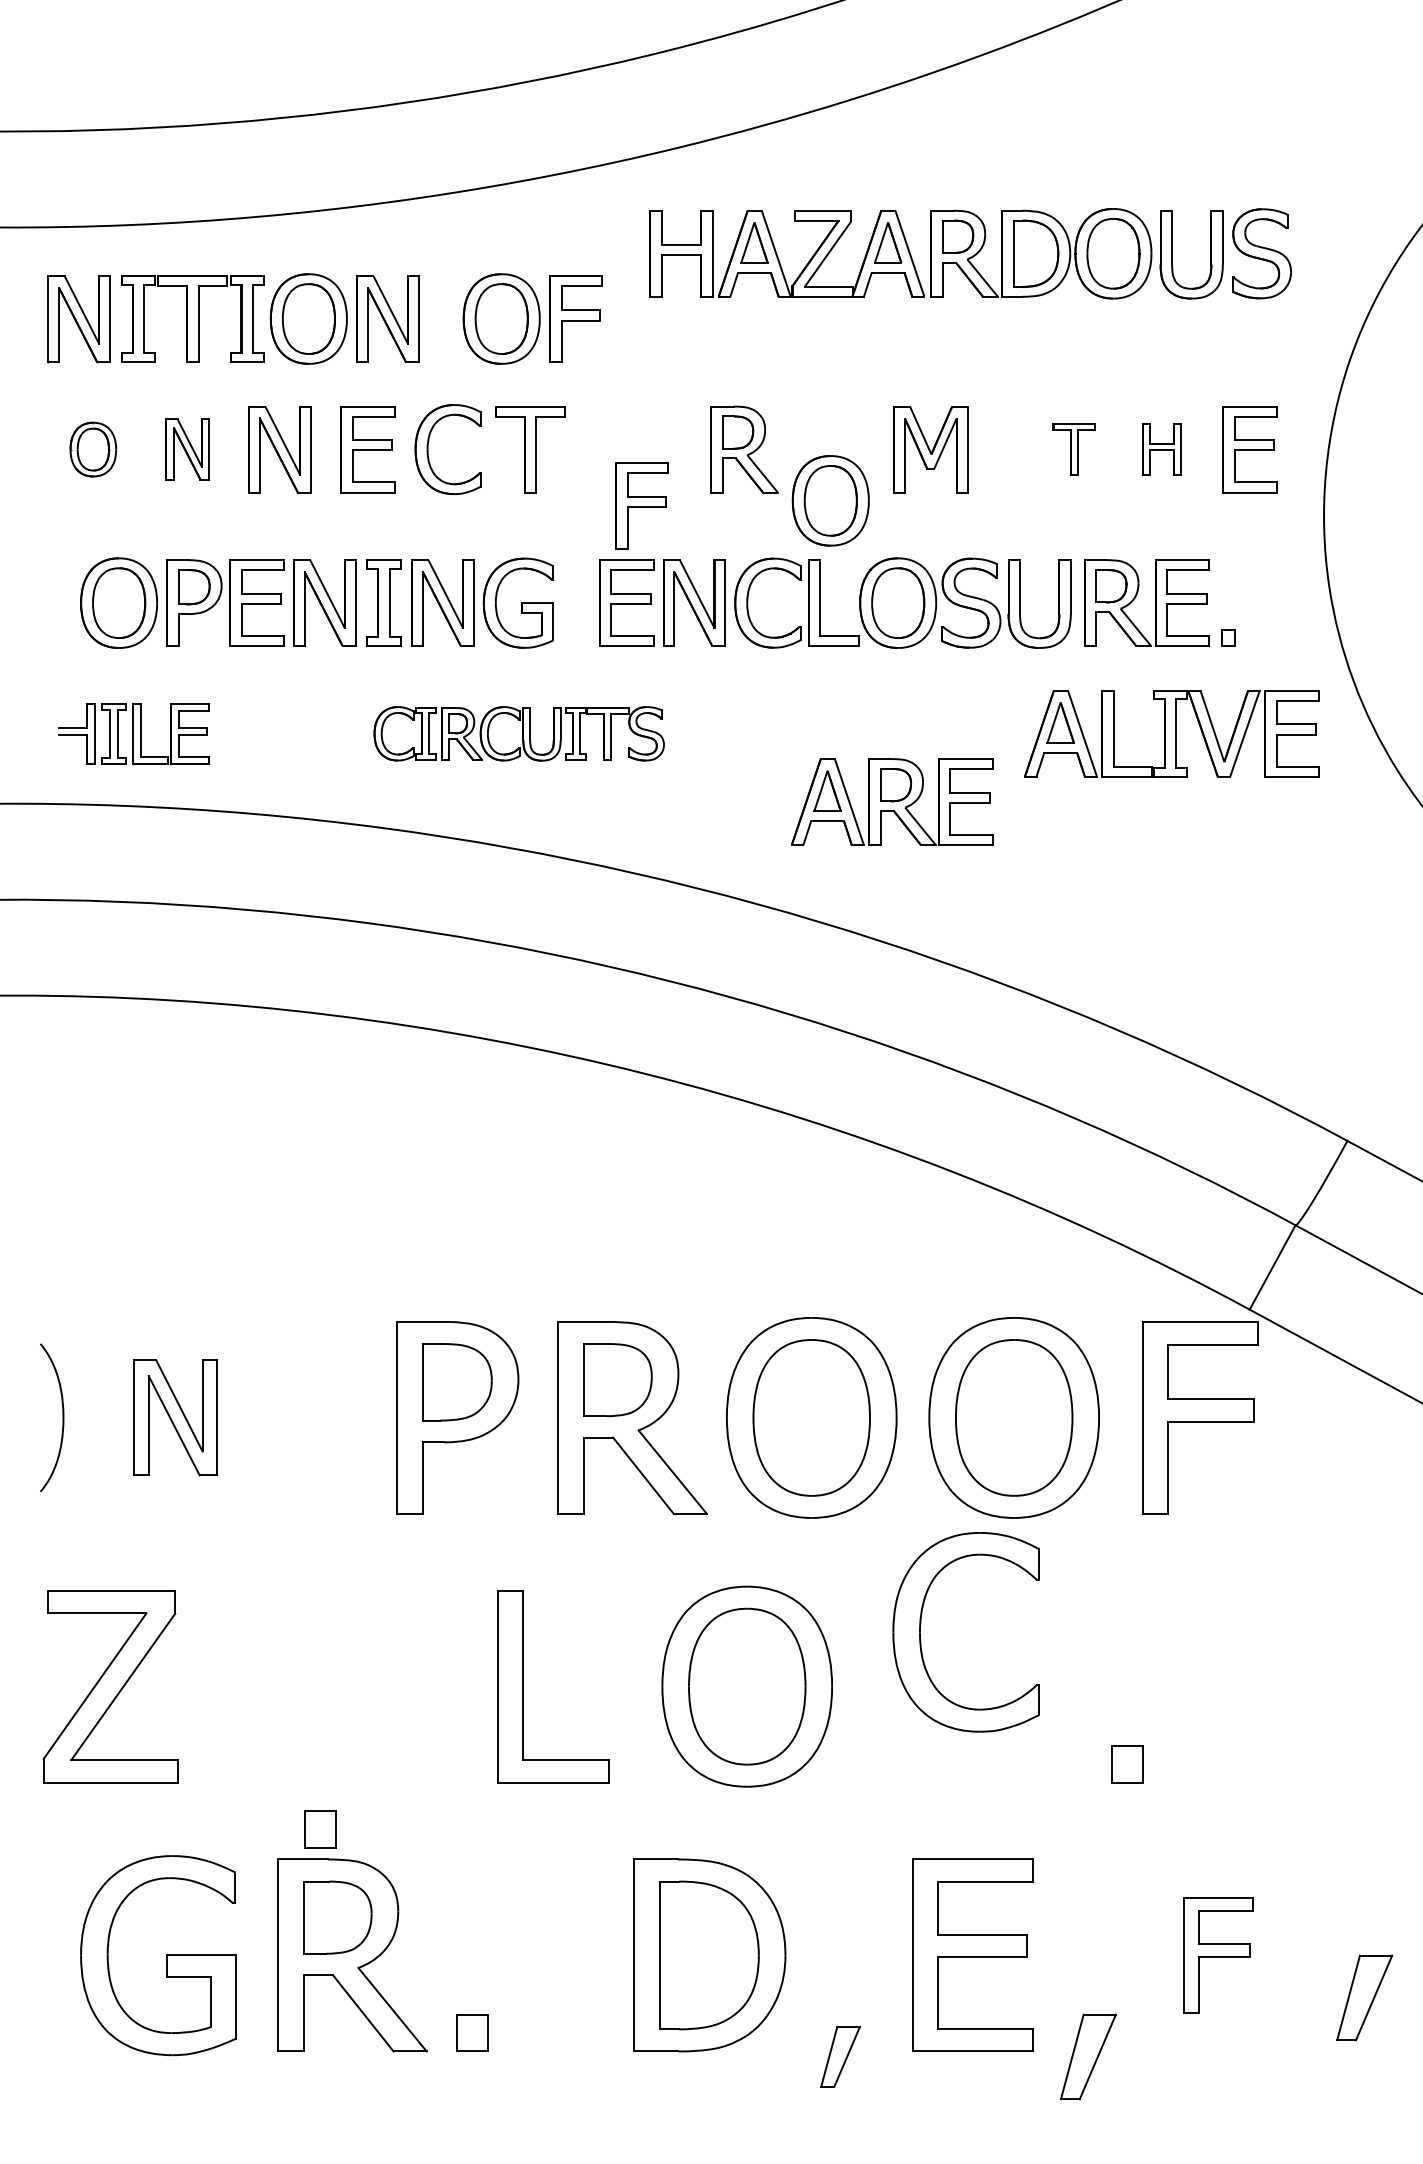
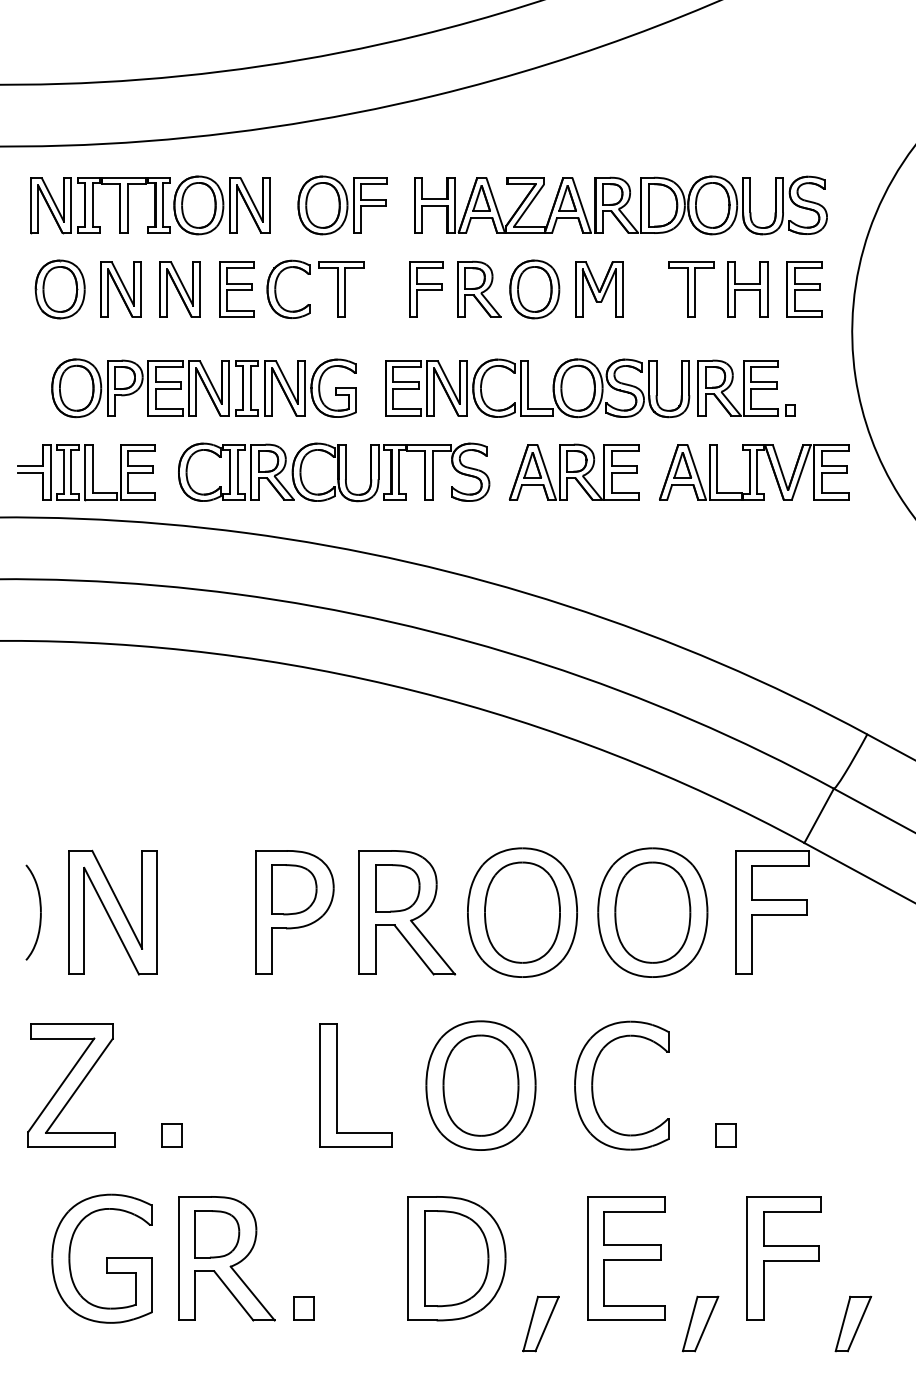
part: (970, 253) -> (620, 205), moved
part: (92, 449) -> (59, 289), size x1.67
part: (187, 449) -> (120, 289), size x1.43
part: (1074, 449) -> (691, 289), size x1.67
part: (1161, 449) -> (747, 289), size x1.67
part: (830, 500) -> (534, 289), moved
part: (642, 505) -> (426, 289), moved
part: (134, 733) -> (86, 472), size x1.43
part: (519, 733) -> (334, 472), size x1.67
part: (890, 800) -> (573, 471), moved
part: (174, 1417) -> (112, 912), size x1.67
part: (922, 1632) -> (593, 1085), moved
part: (319, 1829) -> (171, 1135), moved
part: (1217, 1955) -> (783, 1258), size x1.67
part: (1364, 1997) -> (853, 1323), moved
part: (839, 2056) -> (540, 1323), size x1.43

